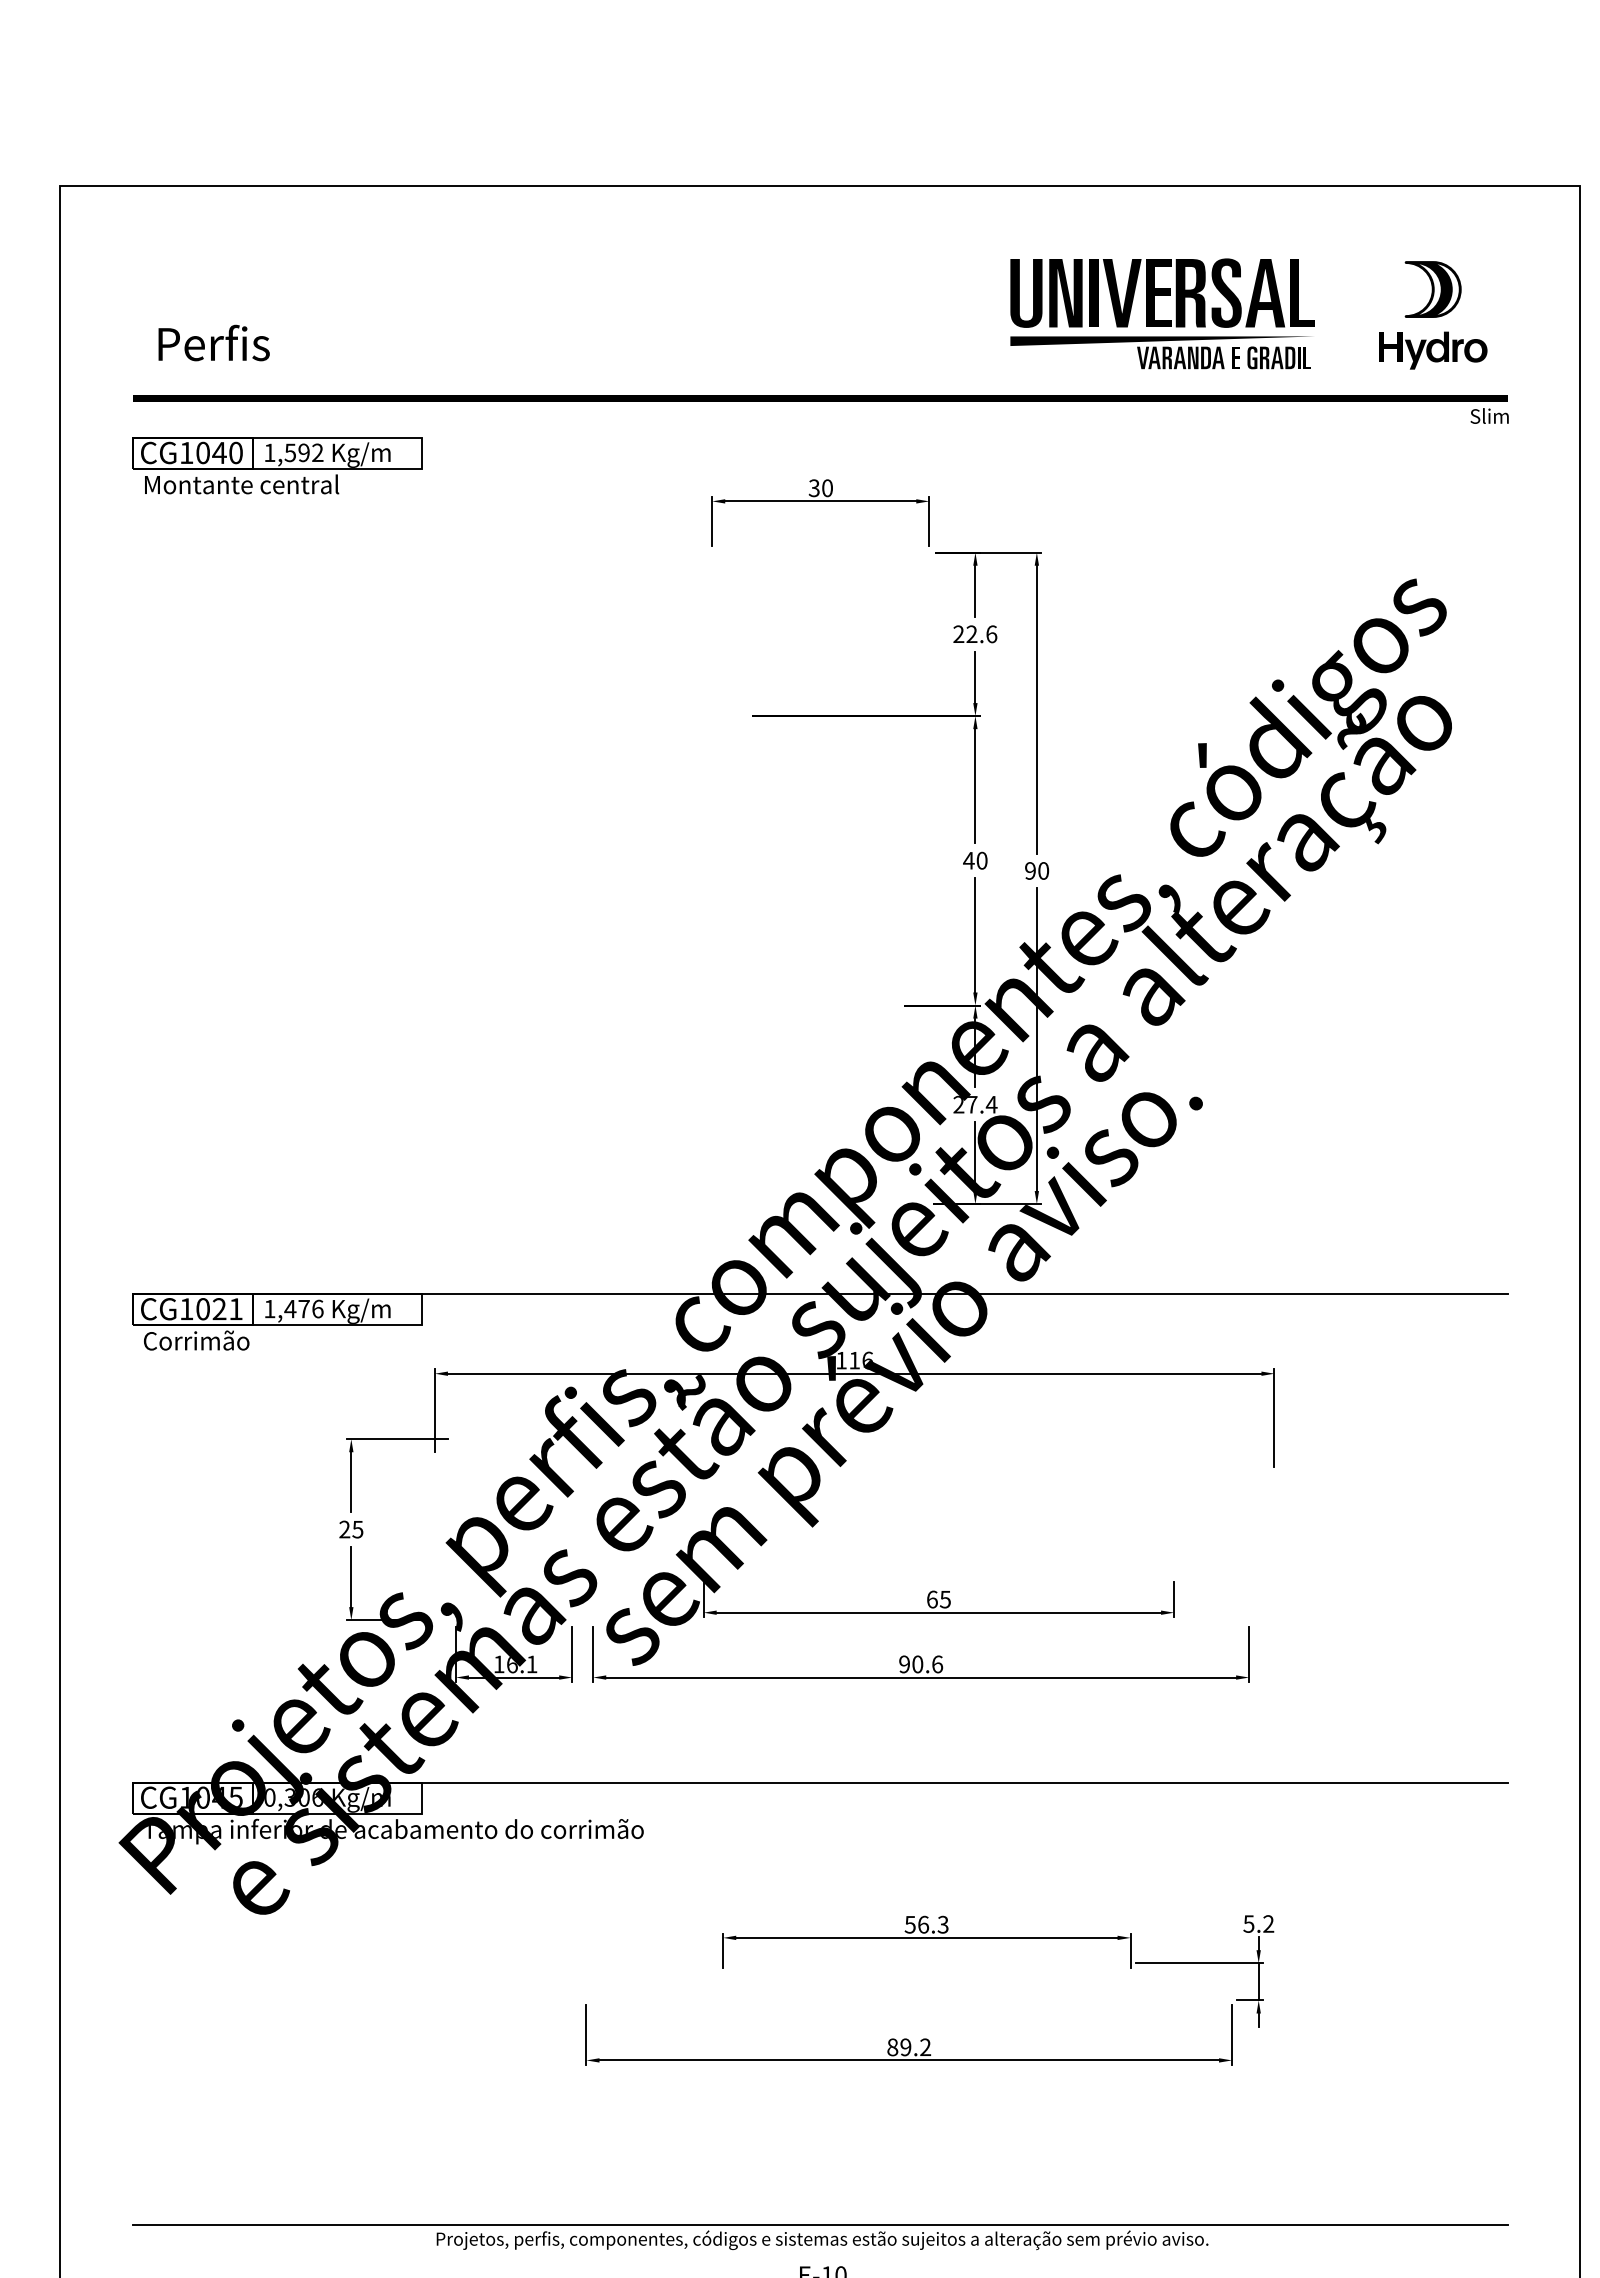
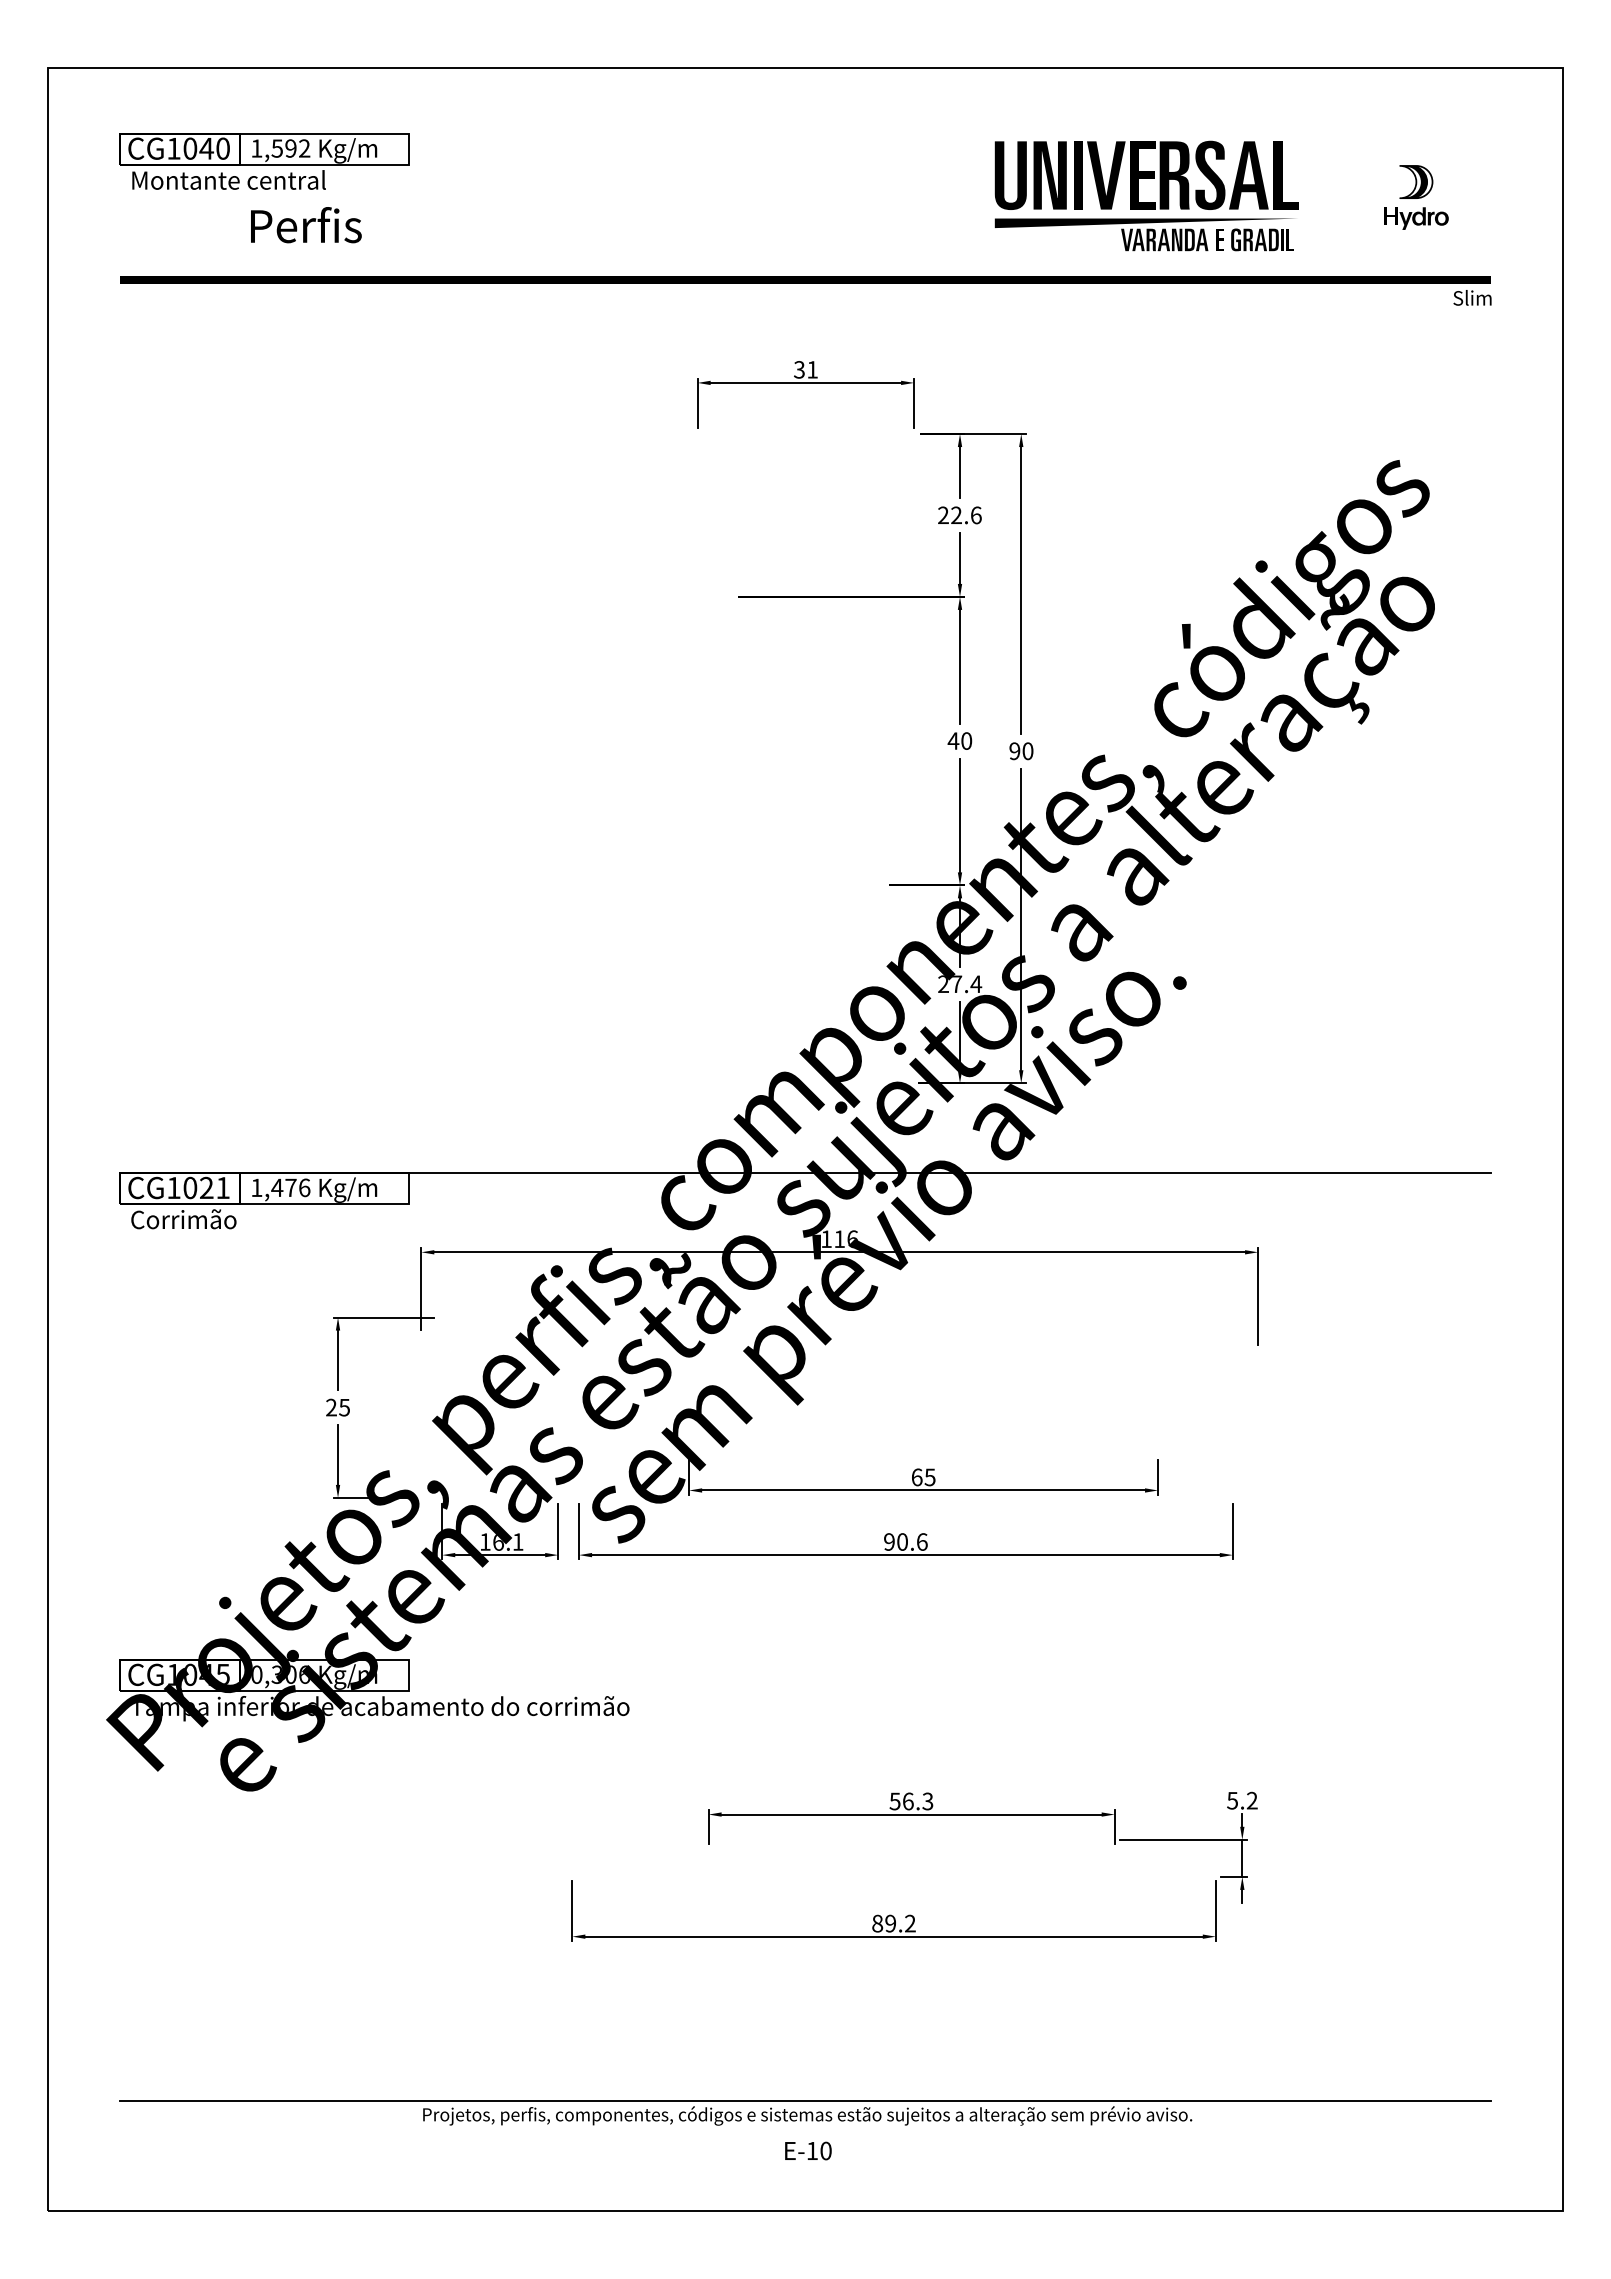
part: (1433, 315) -> (1416, 197), size x0.6
text: (214, 343) -> (306, 225), moved
part: (277, 465) -> (264, 161), moved
text: (827, 487) -> (812, 369), 30 -> 31
line: (820, 1782) -> (805, 1659), removed

